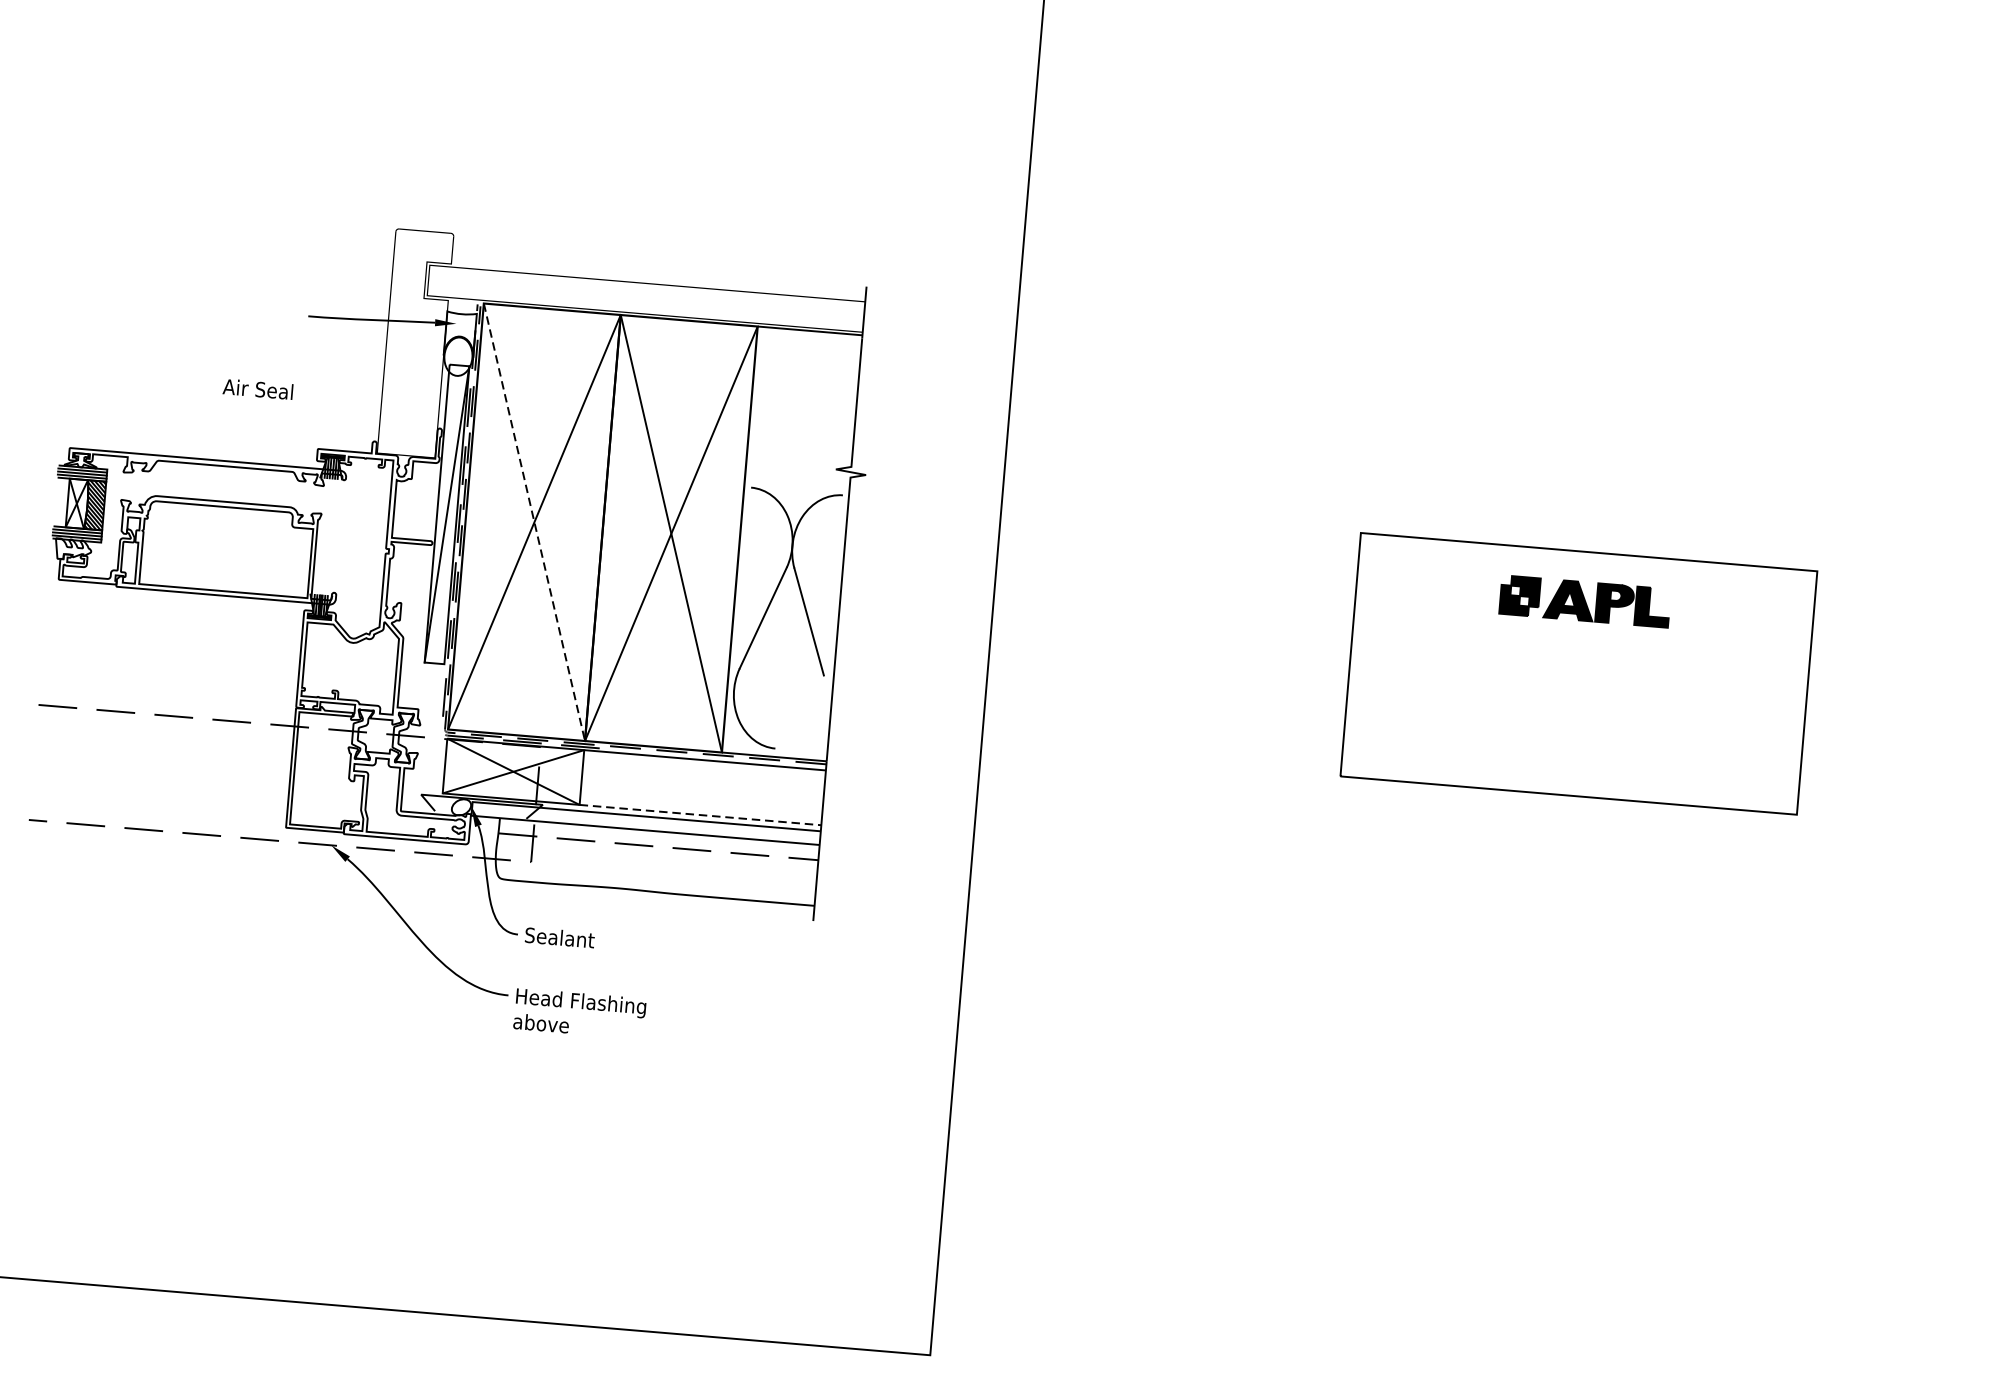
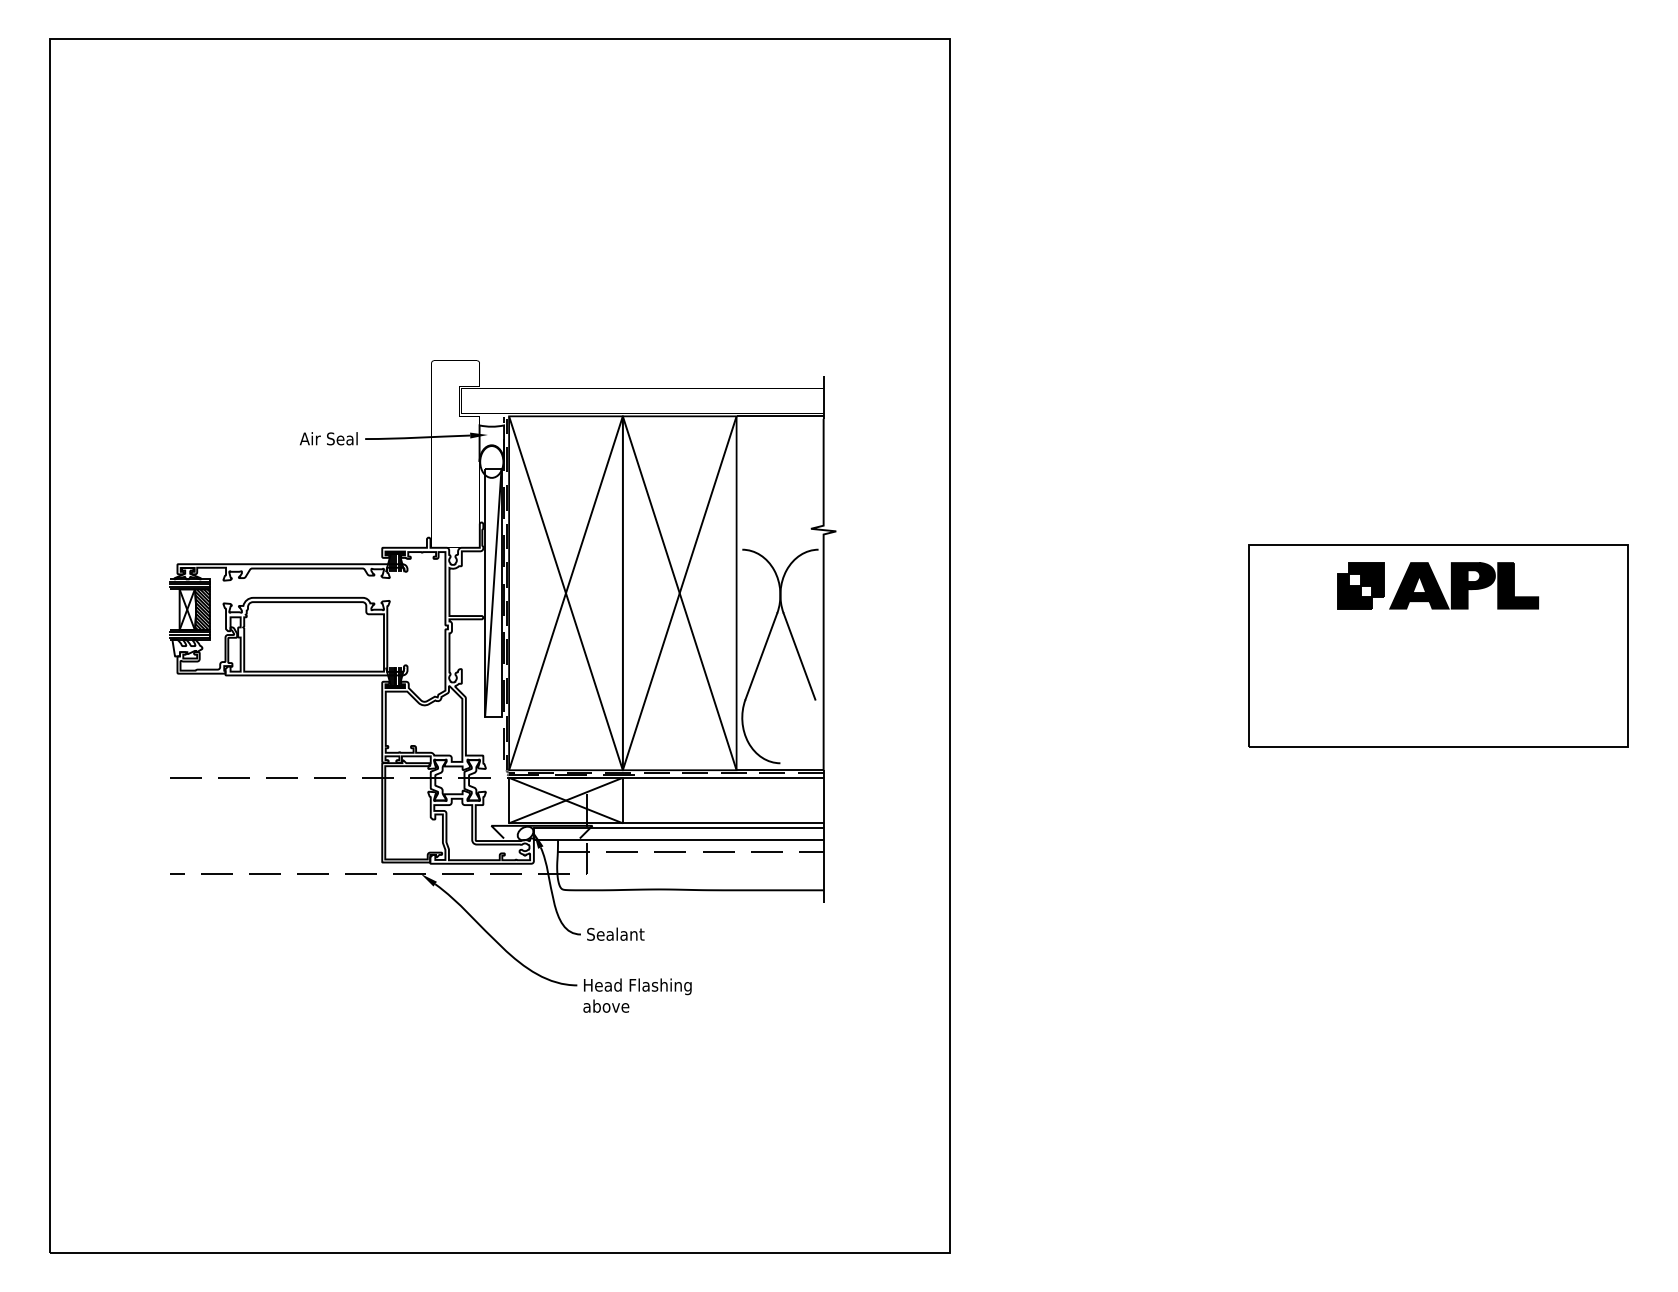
text: (257, 388) -> (328, 438), moved
line: (533, 522) -> (565, 593), dashed -> solid
part: (1585, 601) -> (1438, 585), size x1.43
line: (700, 815) -> (723, 823), dashed -> solid

